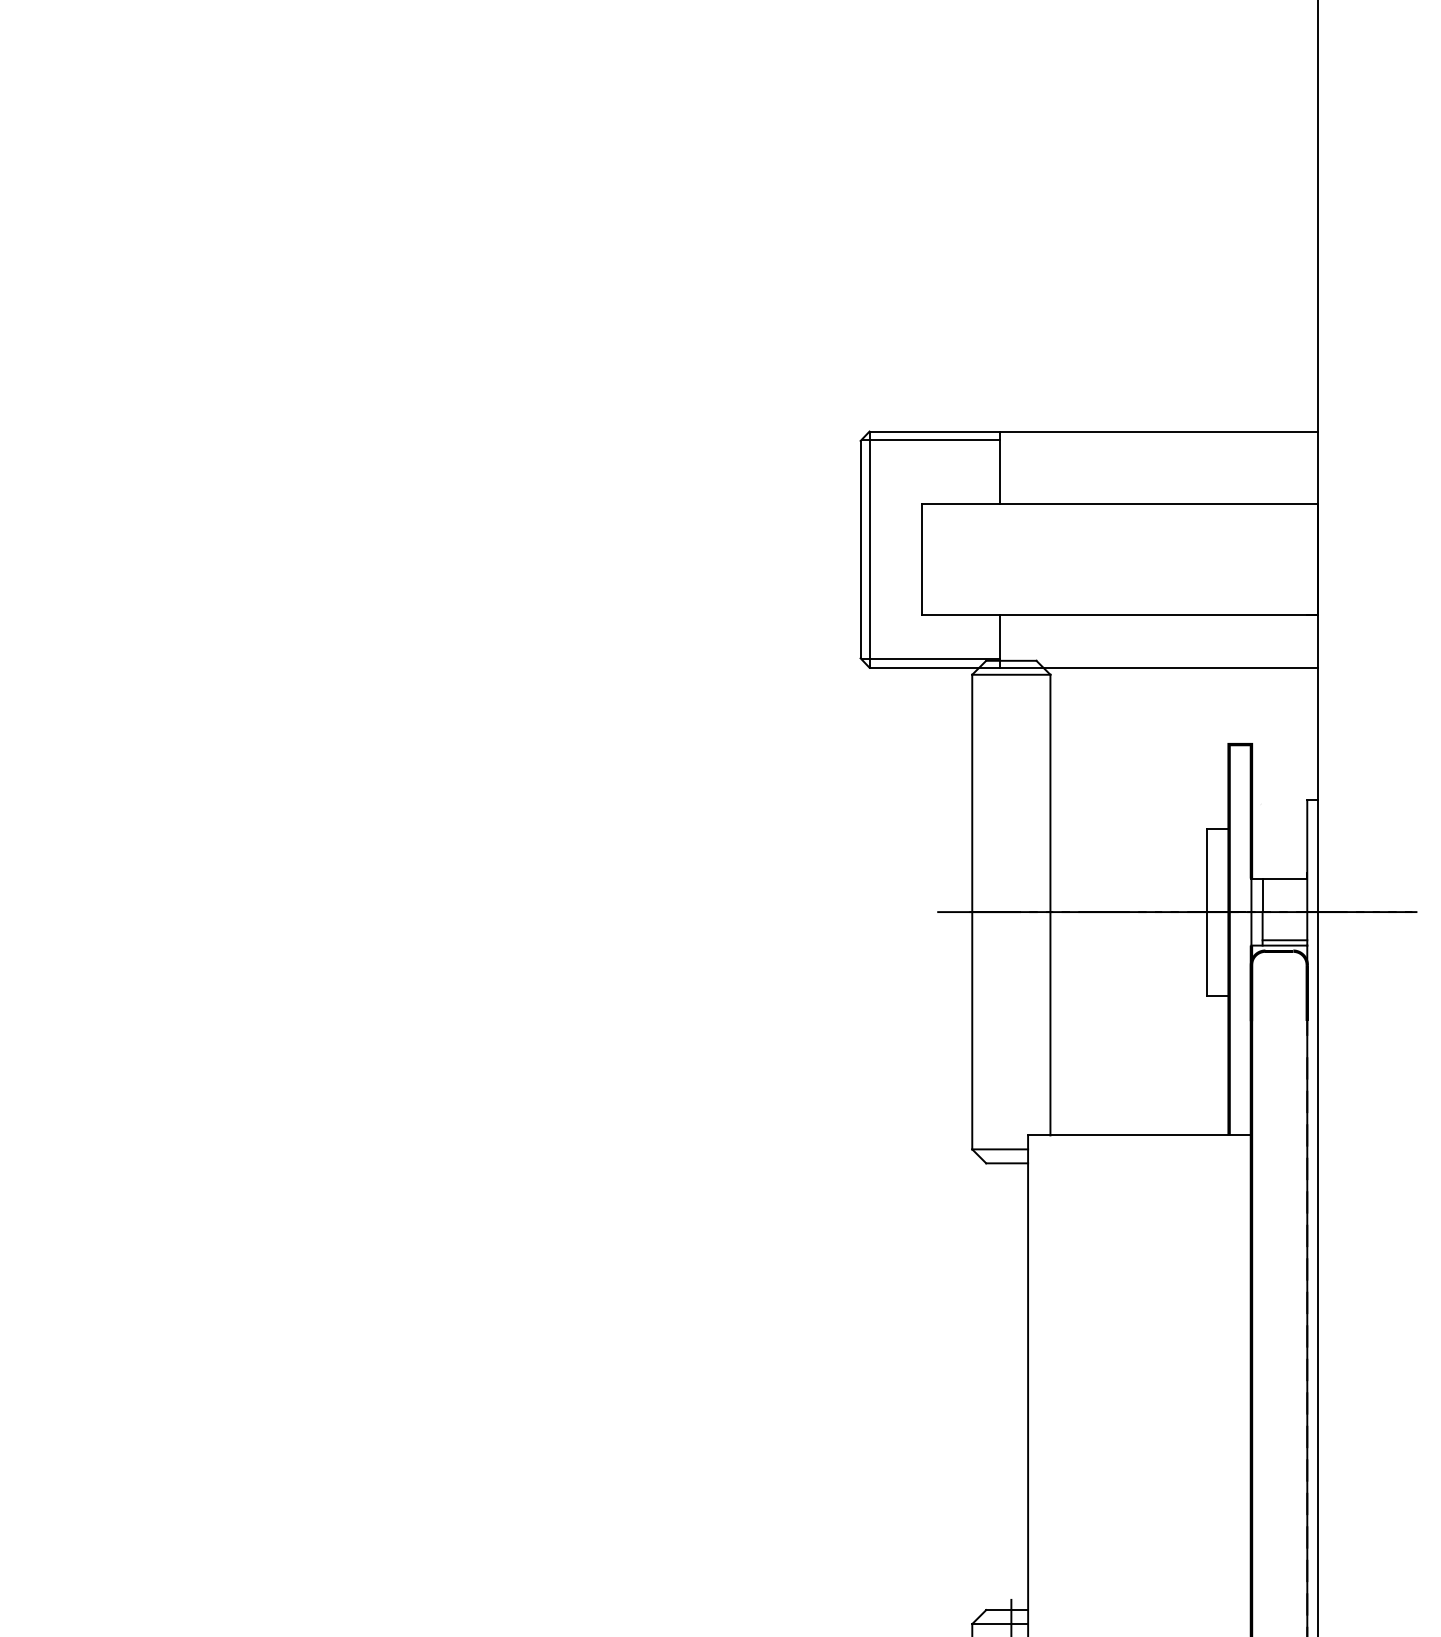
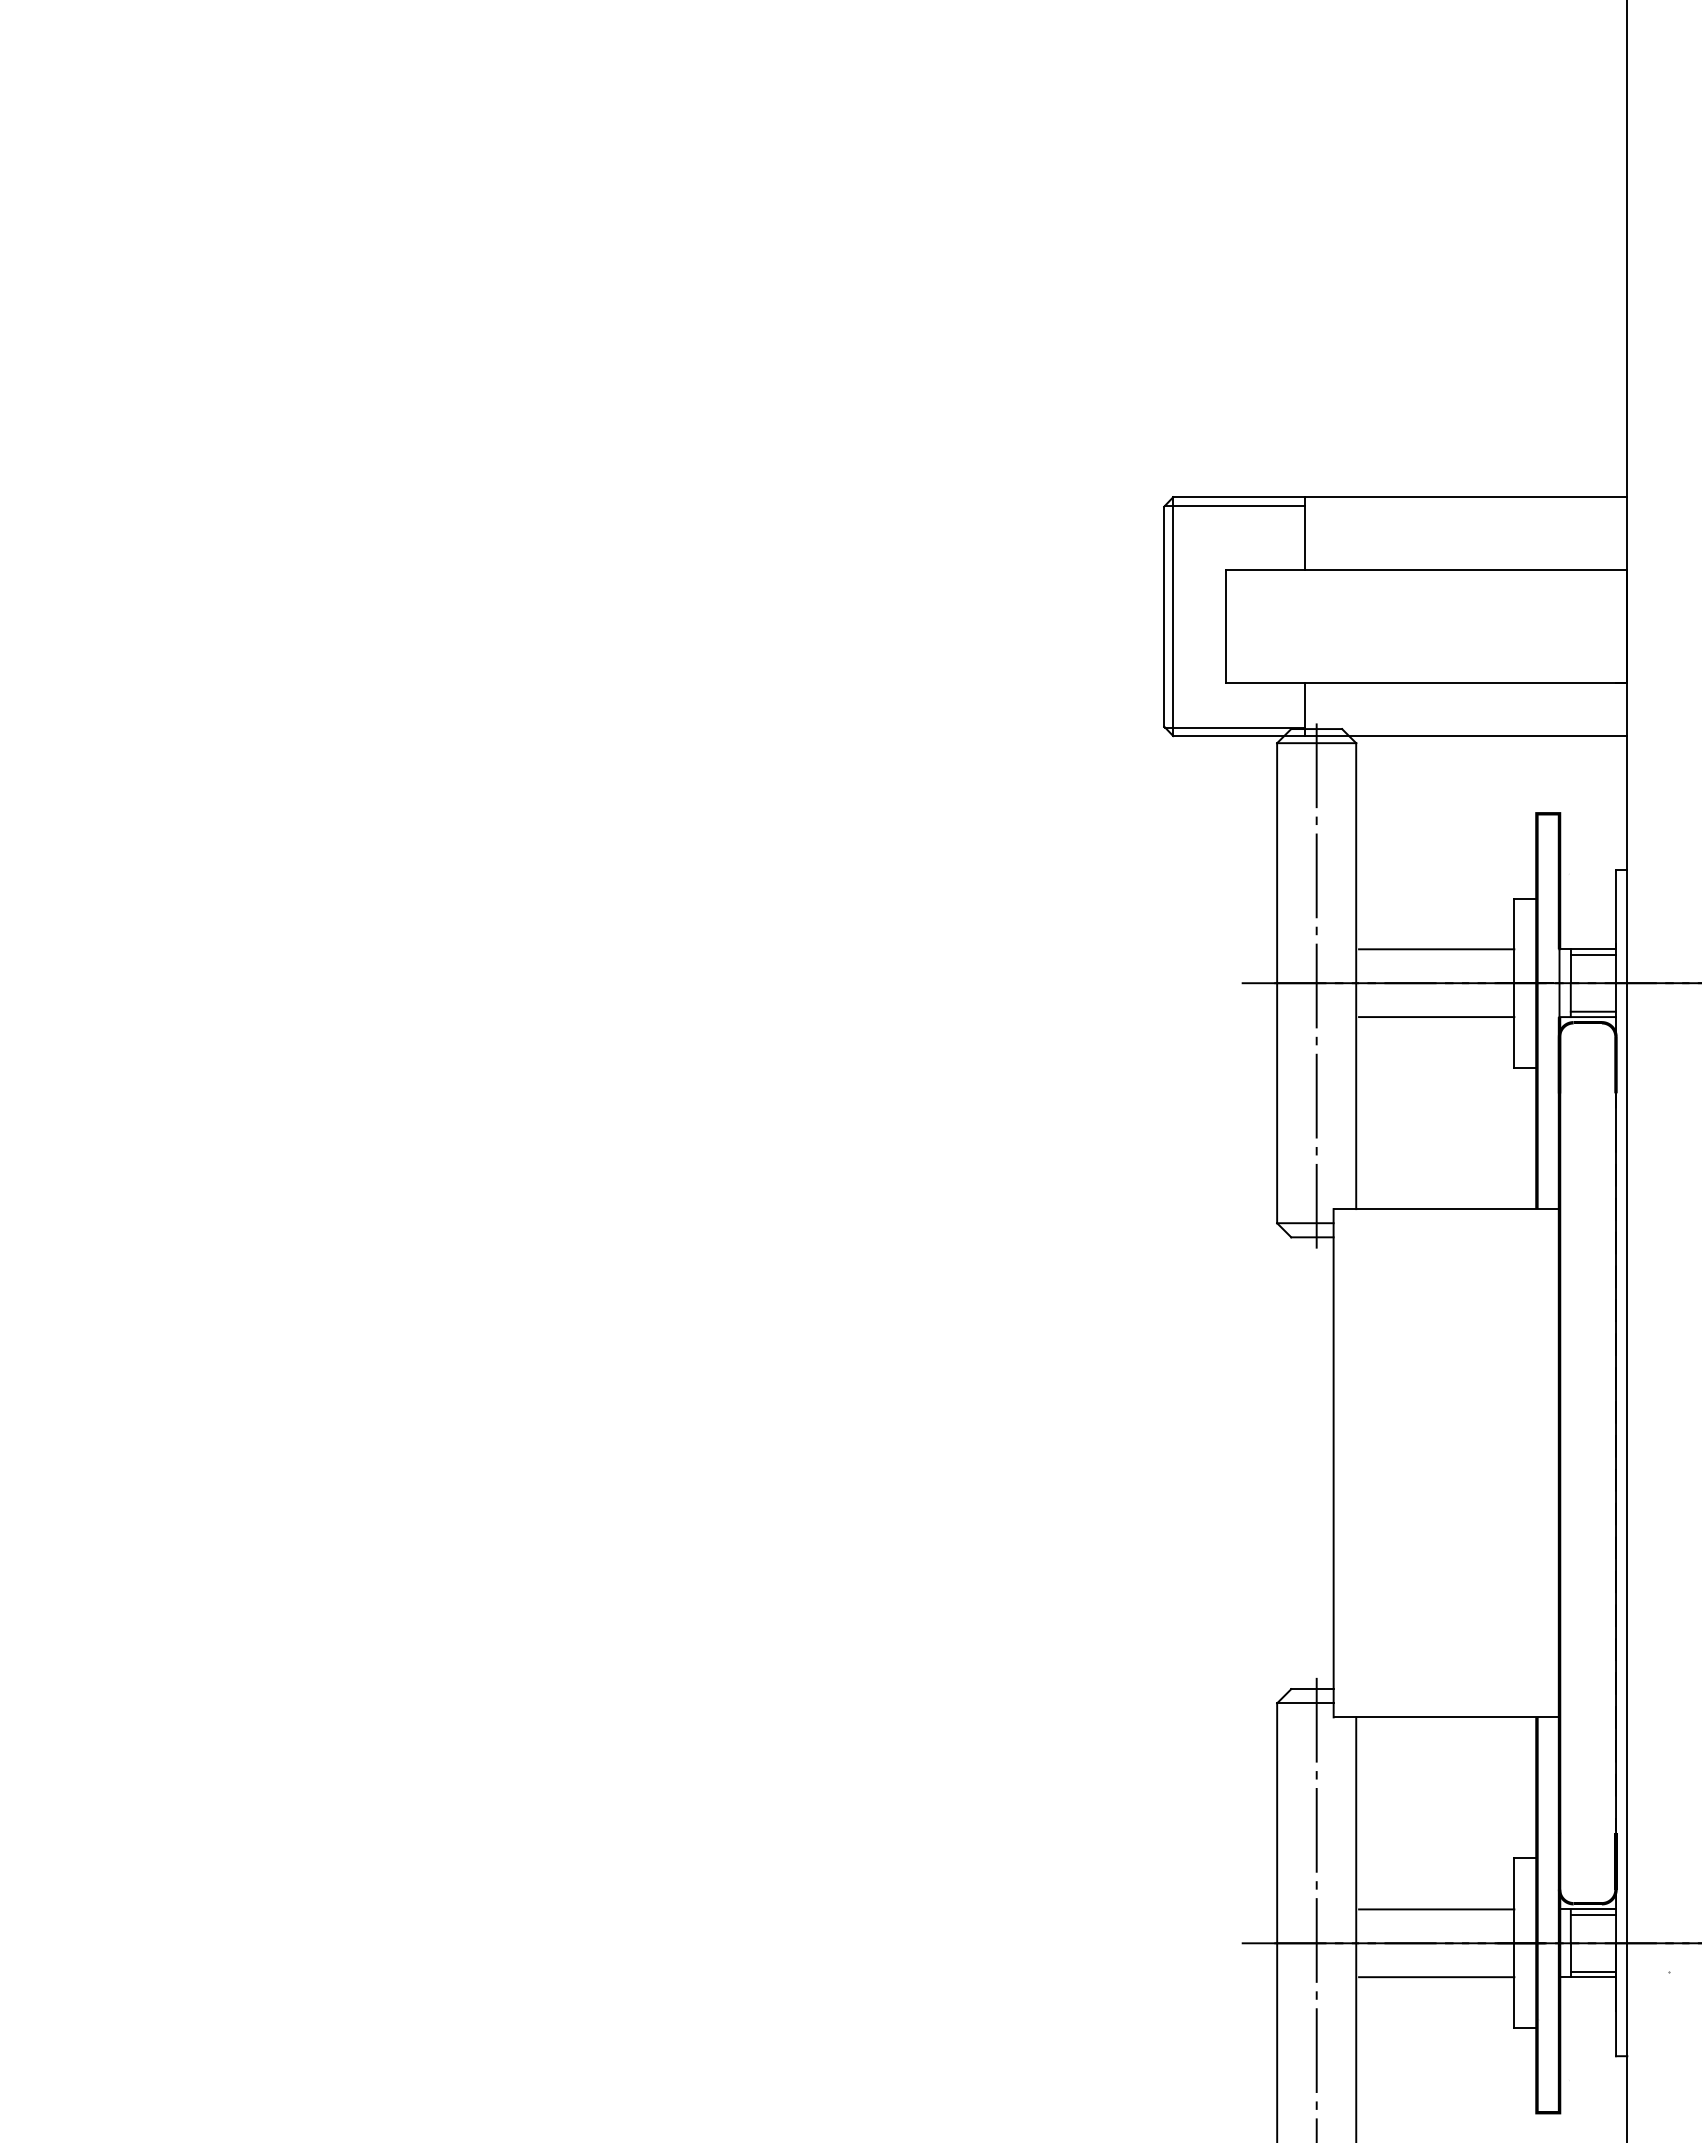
line: (1129, 878) -> (1436, 949), added
line: (1284, 883) -> (1592, 954), added
line: (1011, 911) -> (1316, 982), added
line: (1129, 945) -> (1436, 1017), added

